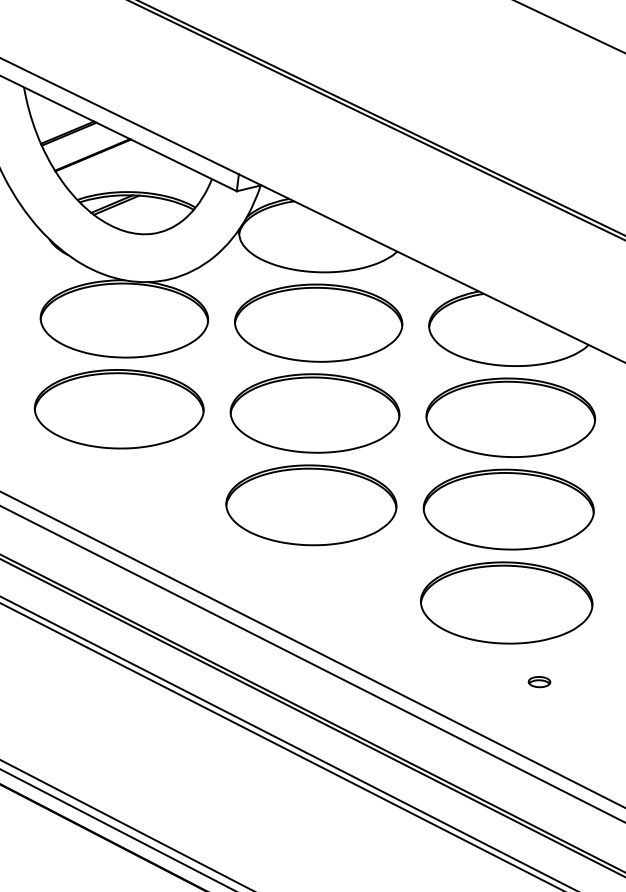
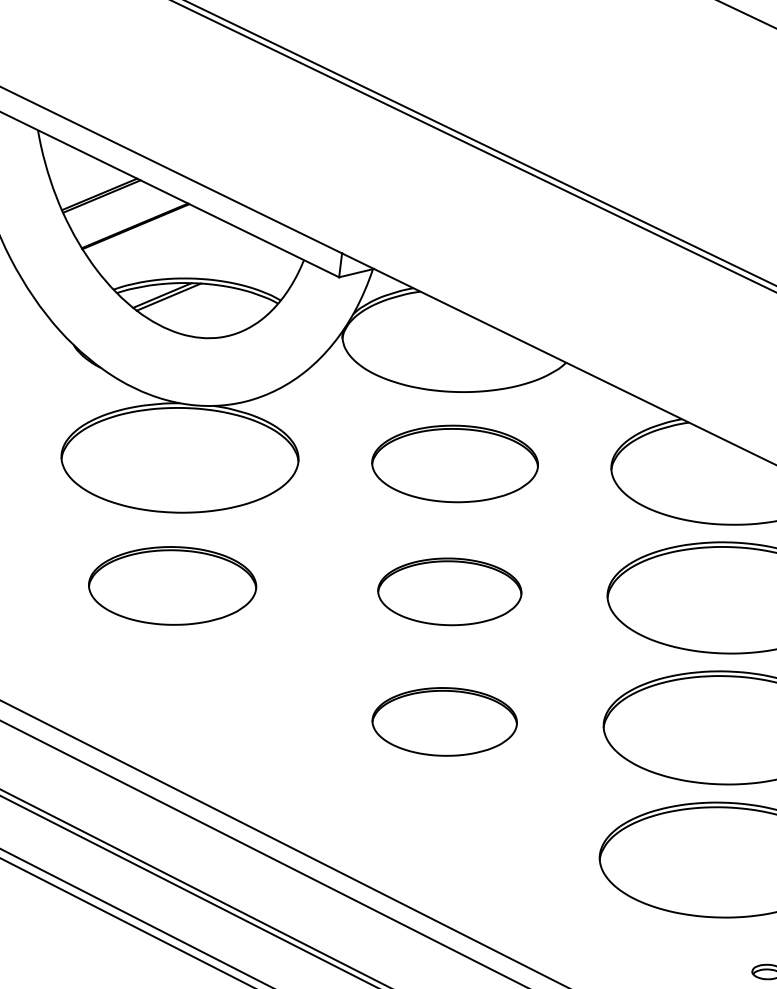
part: (318, 322) -> (454, 463), size x0.7
part: (118, 409) -> (171, 586), size x0.7
part: (314, 413) -> (449, 591), size x0.6
part: (311, 505) -> (444, 722), size x0.6

